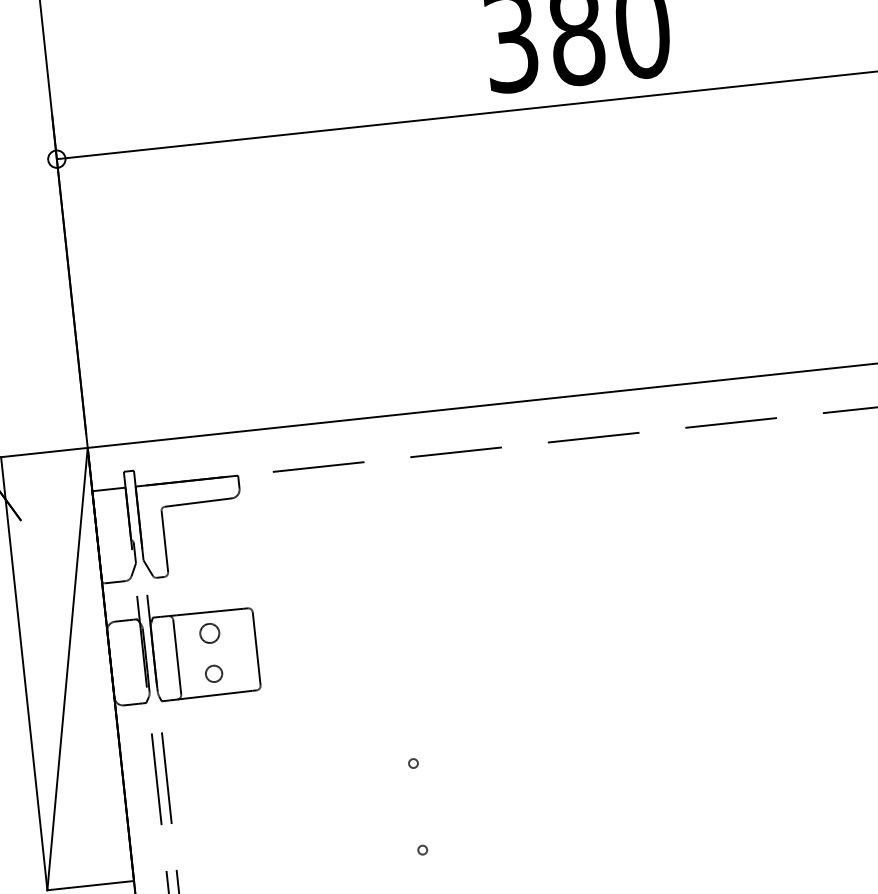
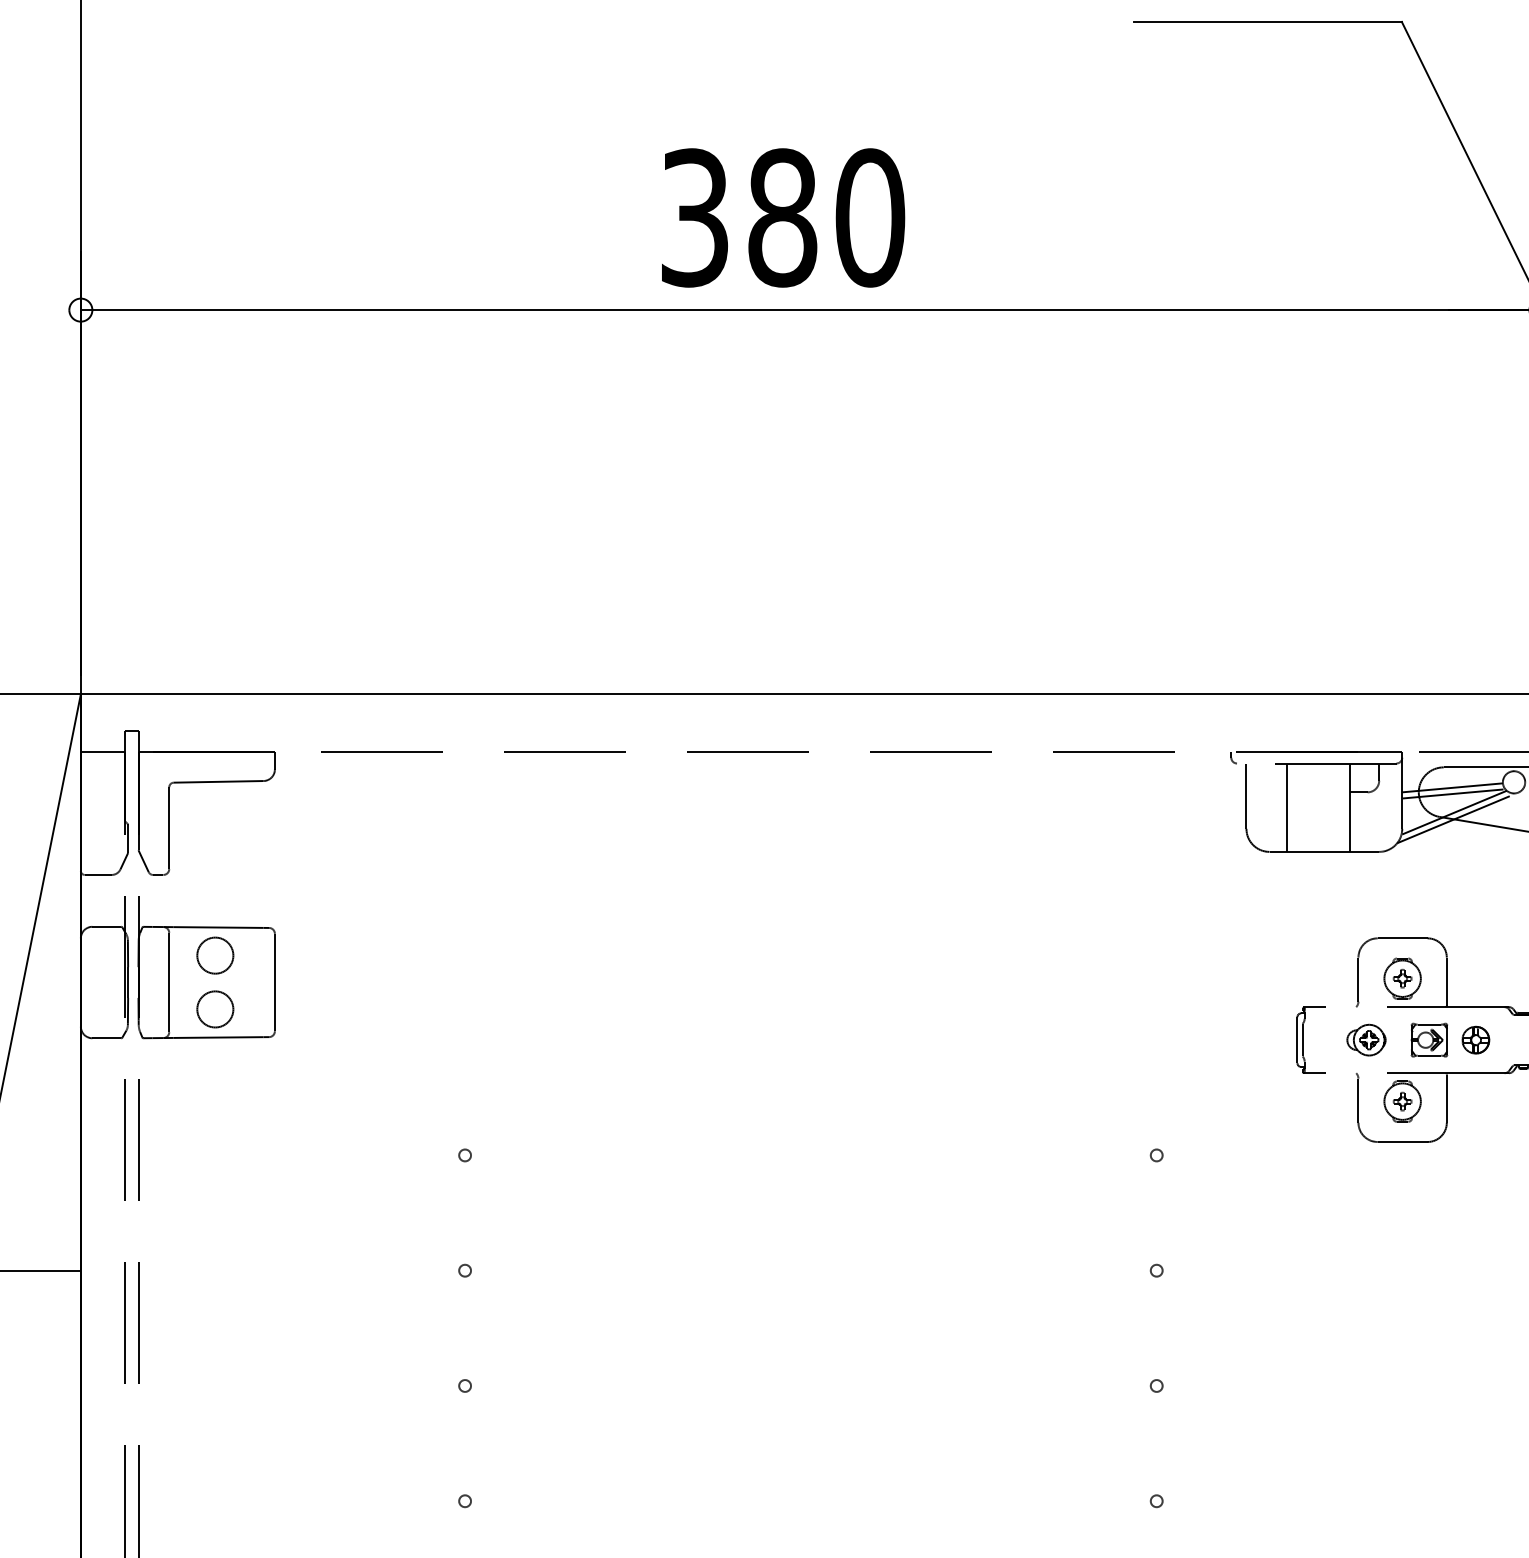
circle: (209, 633) -> (215, 955), size x1.43
circle: (214, 673) -> (215, 1009), size x1.67

